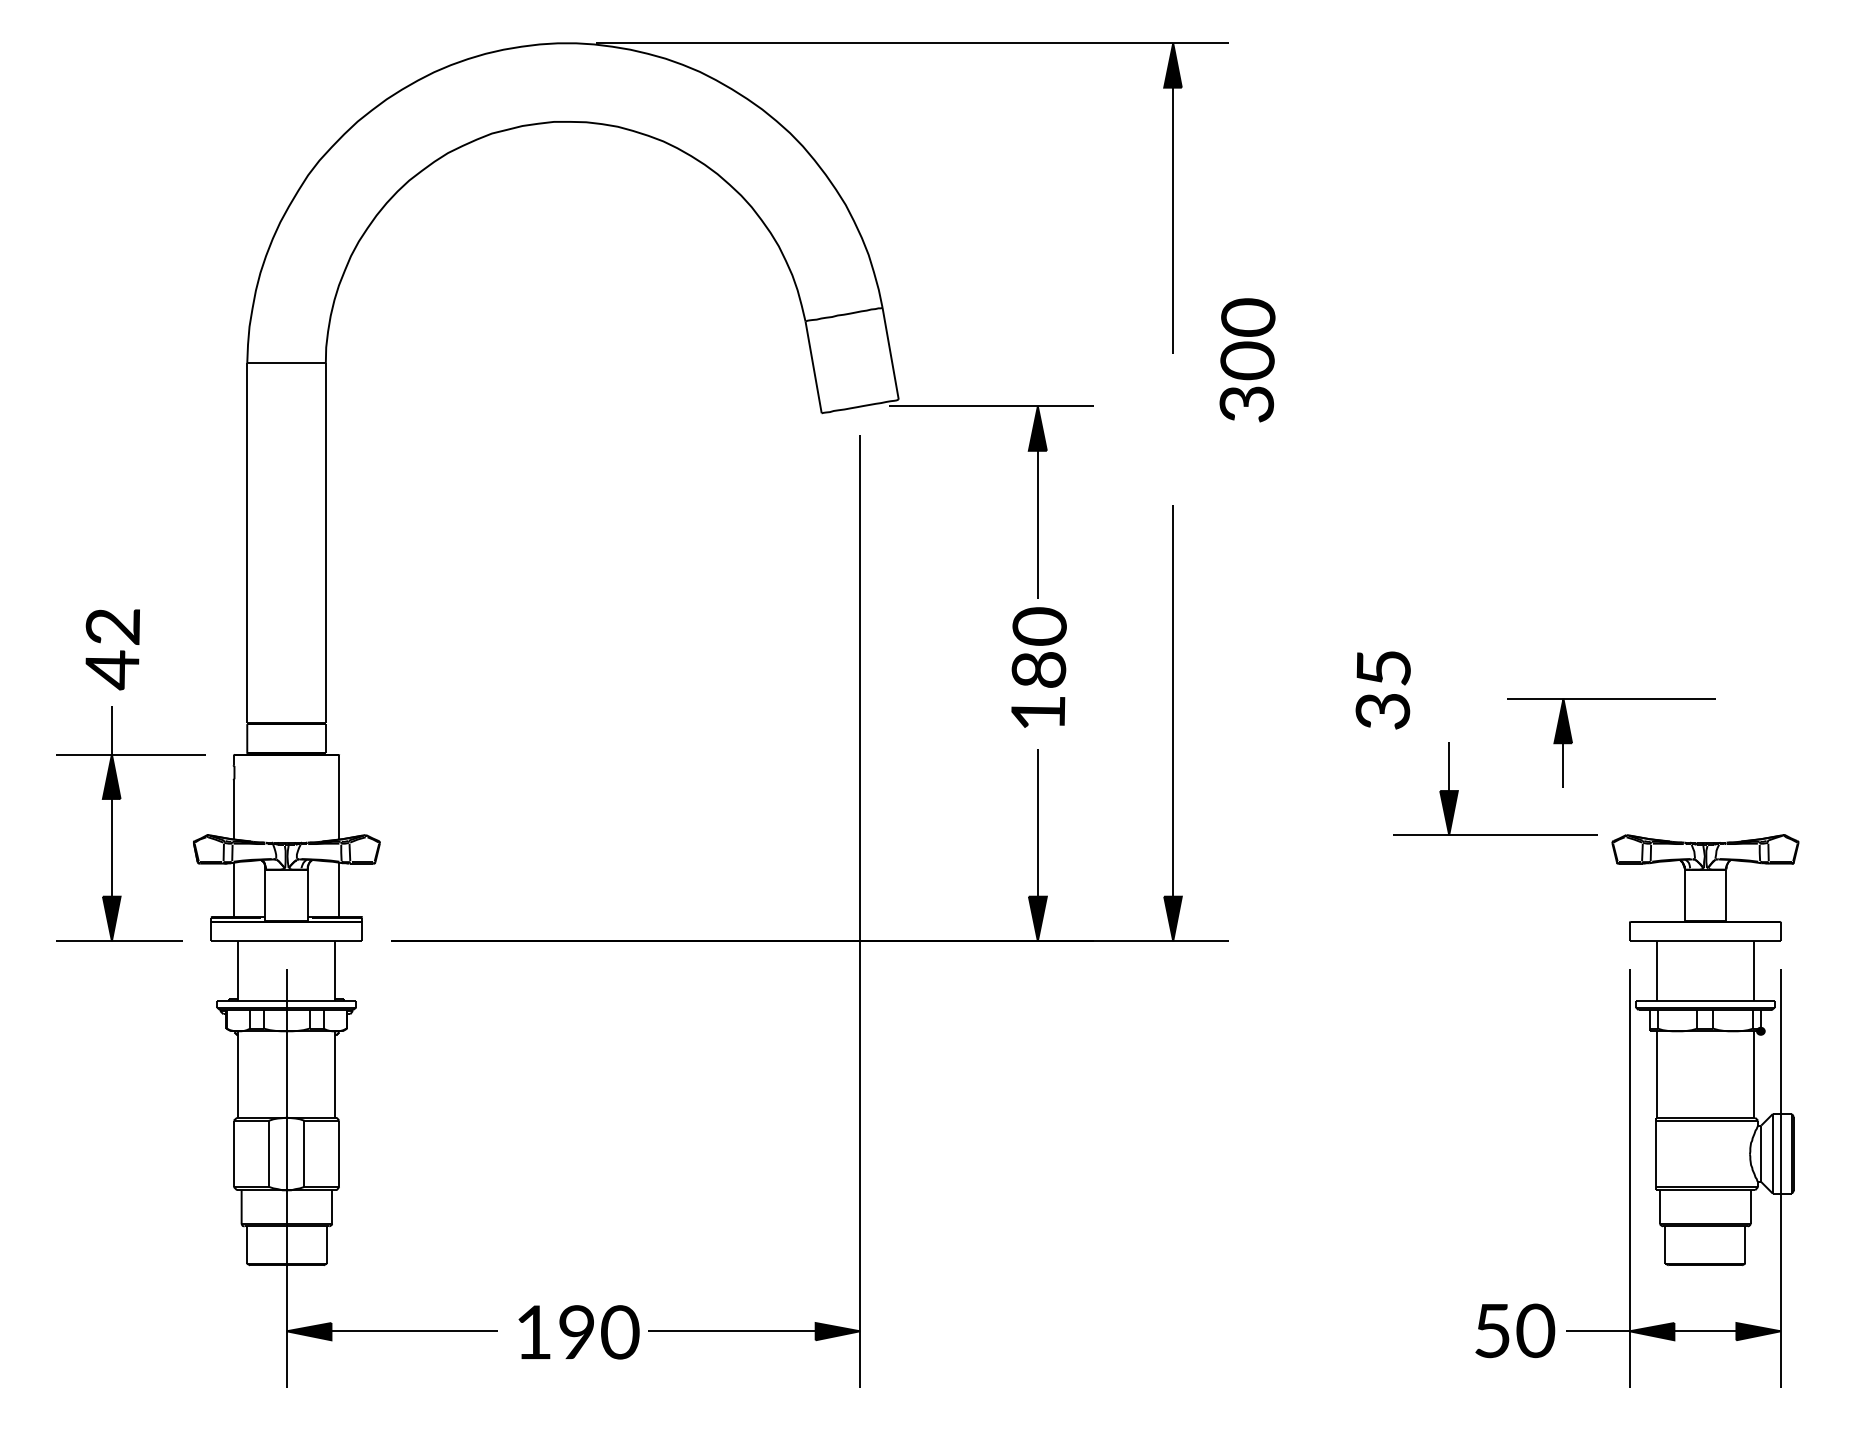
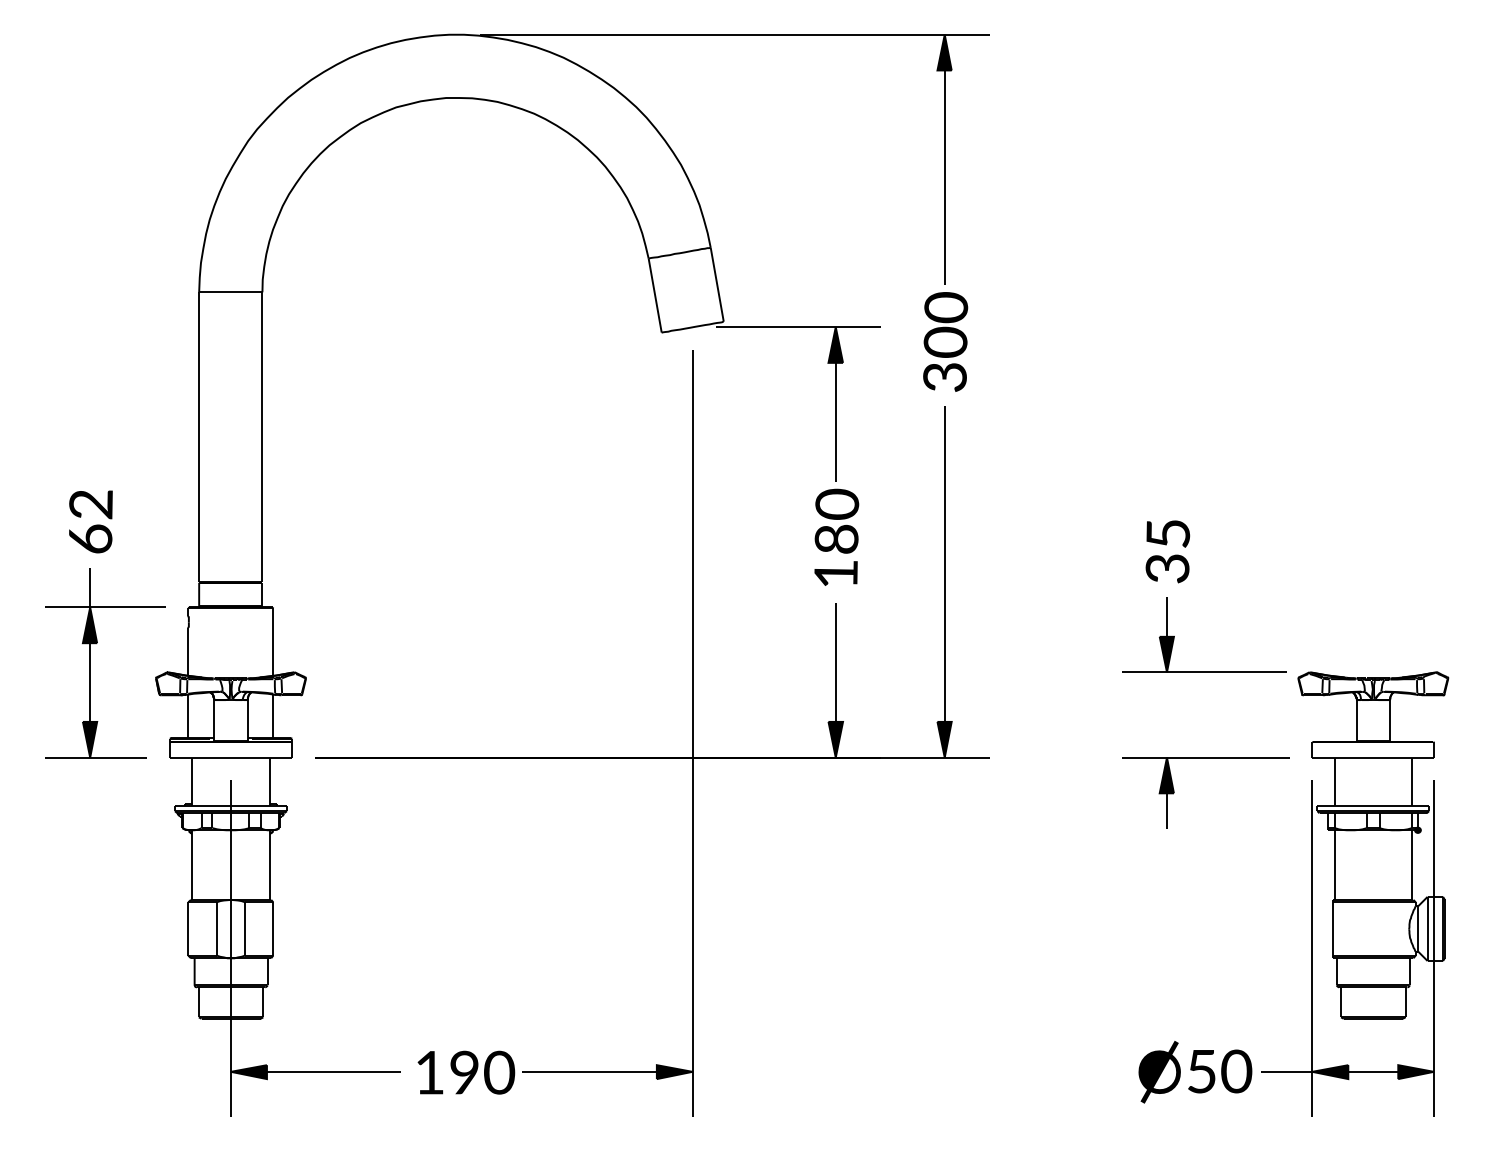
text: (1247, 359) -> (945, 341), moved
text: (112, 670) -> (90, 539), 42 -> 62
text: (1382, 690) -> (1167, 551), moved
part: (1572, 742) -> (1174, 792), moved
part: (1439, 1332) -> (1159, 1072), added

